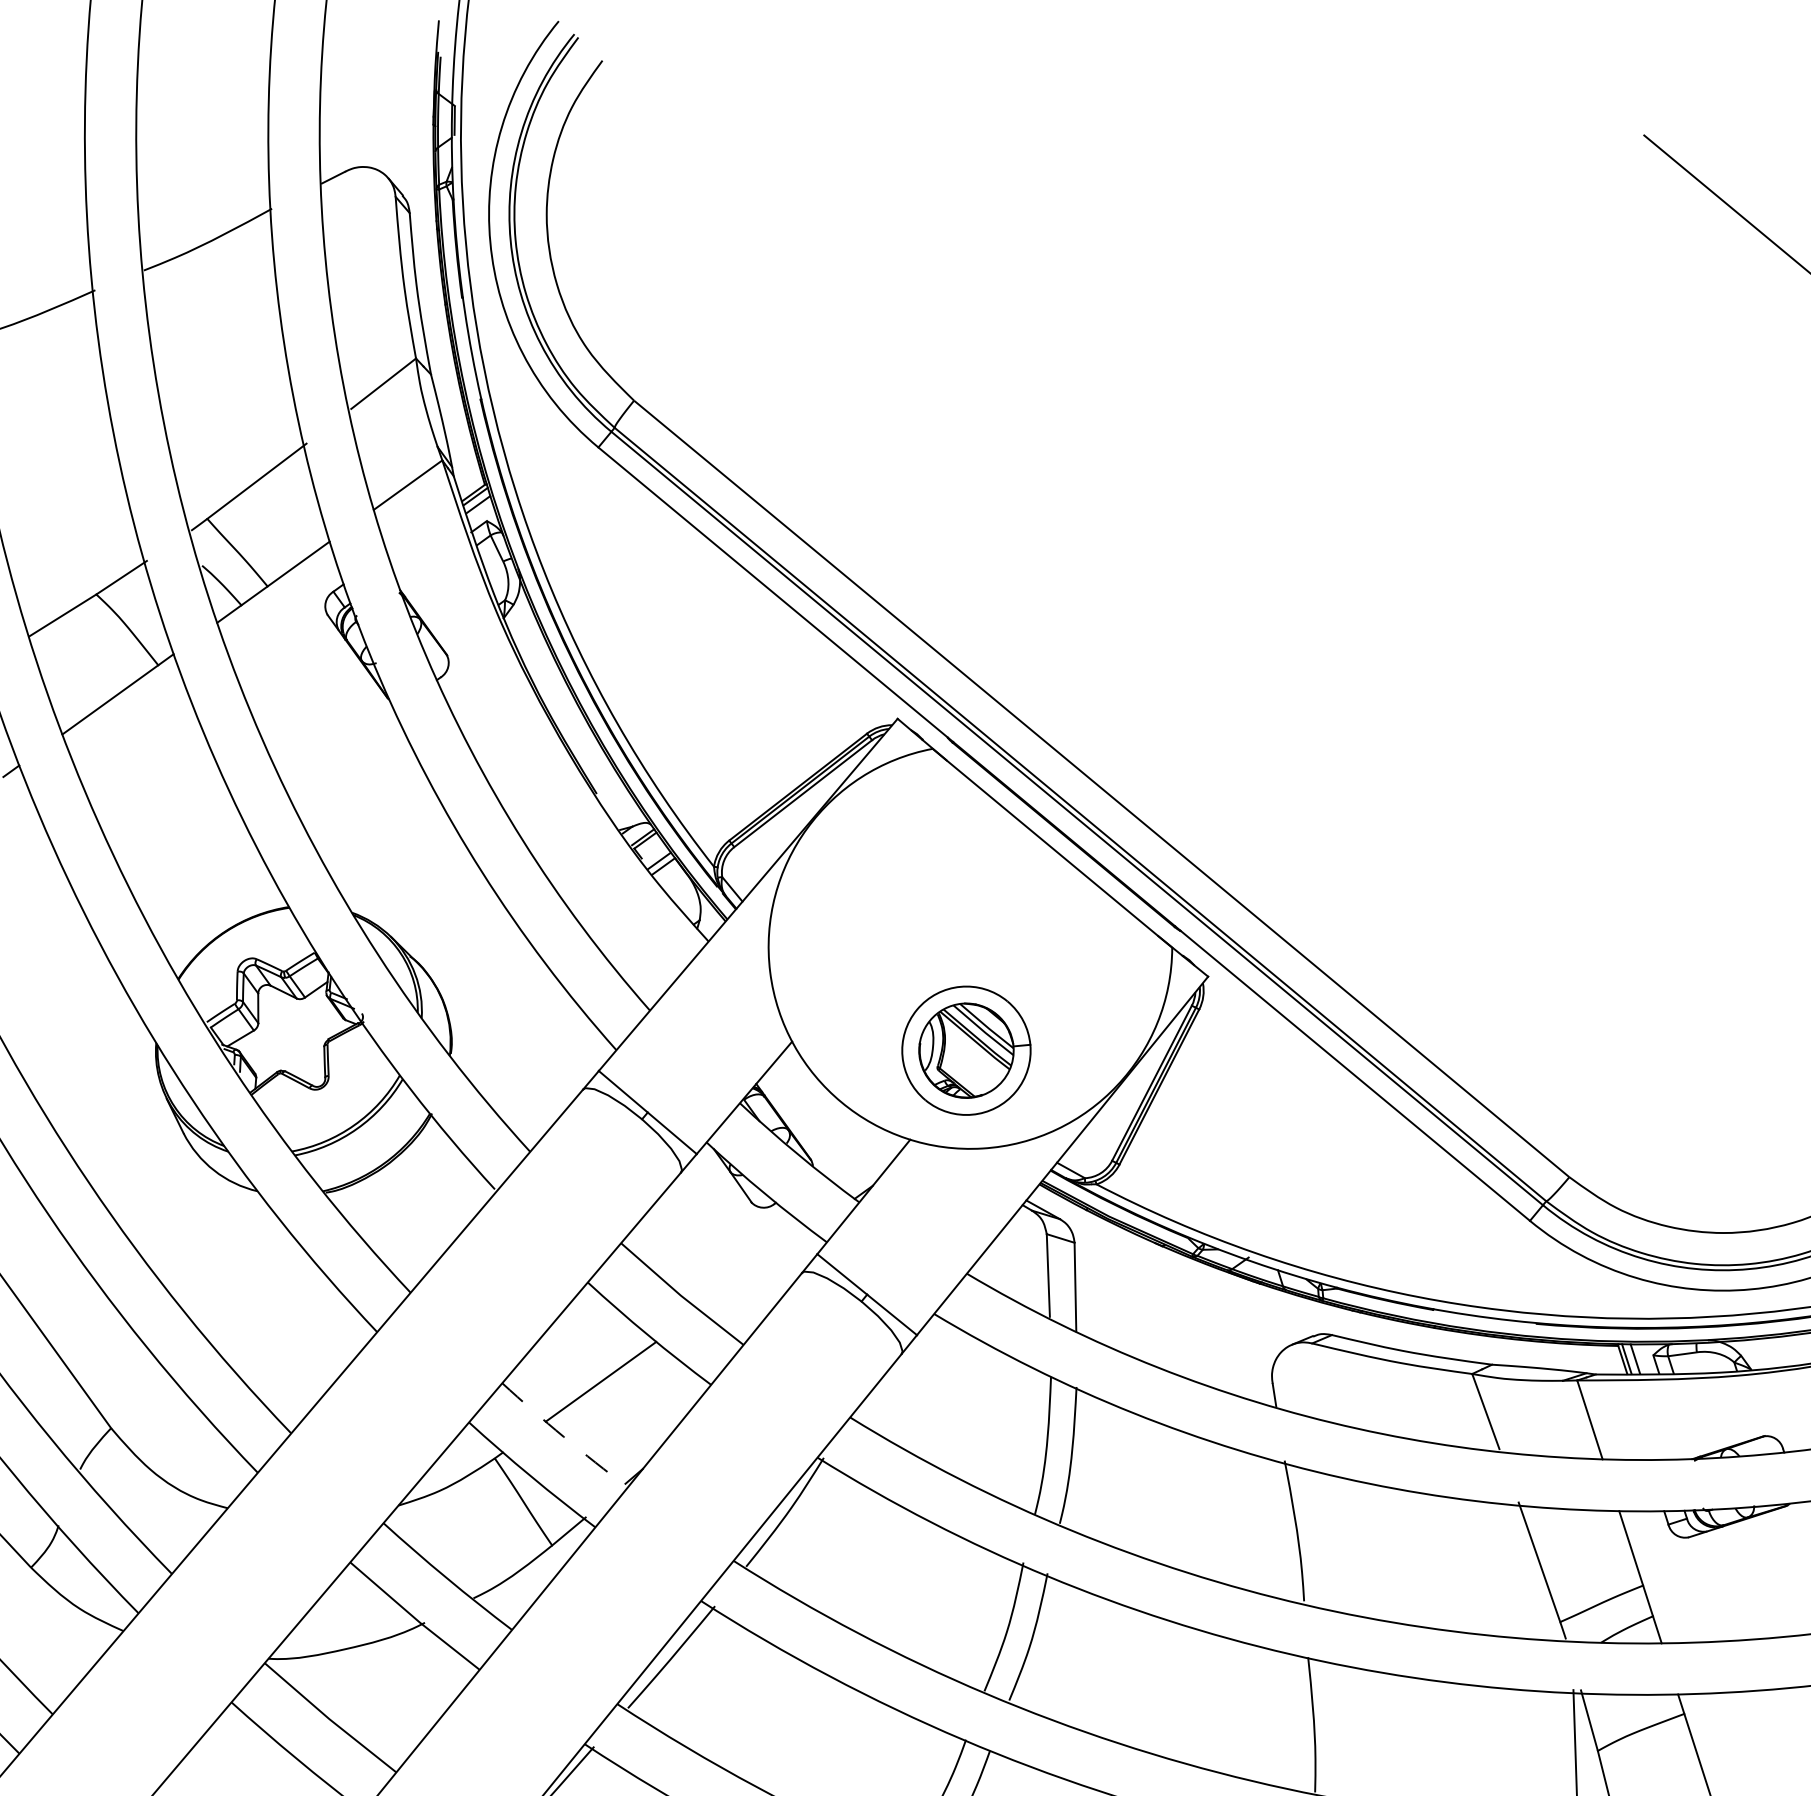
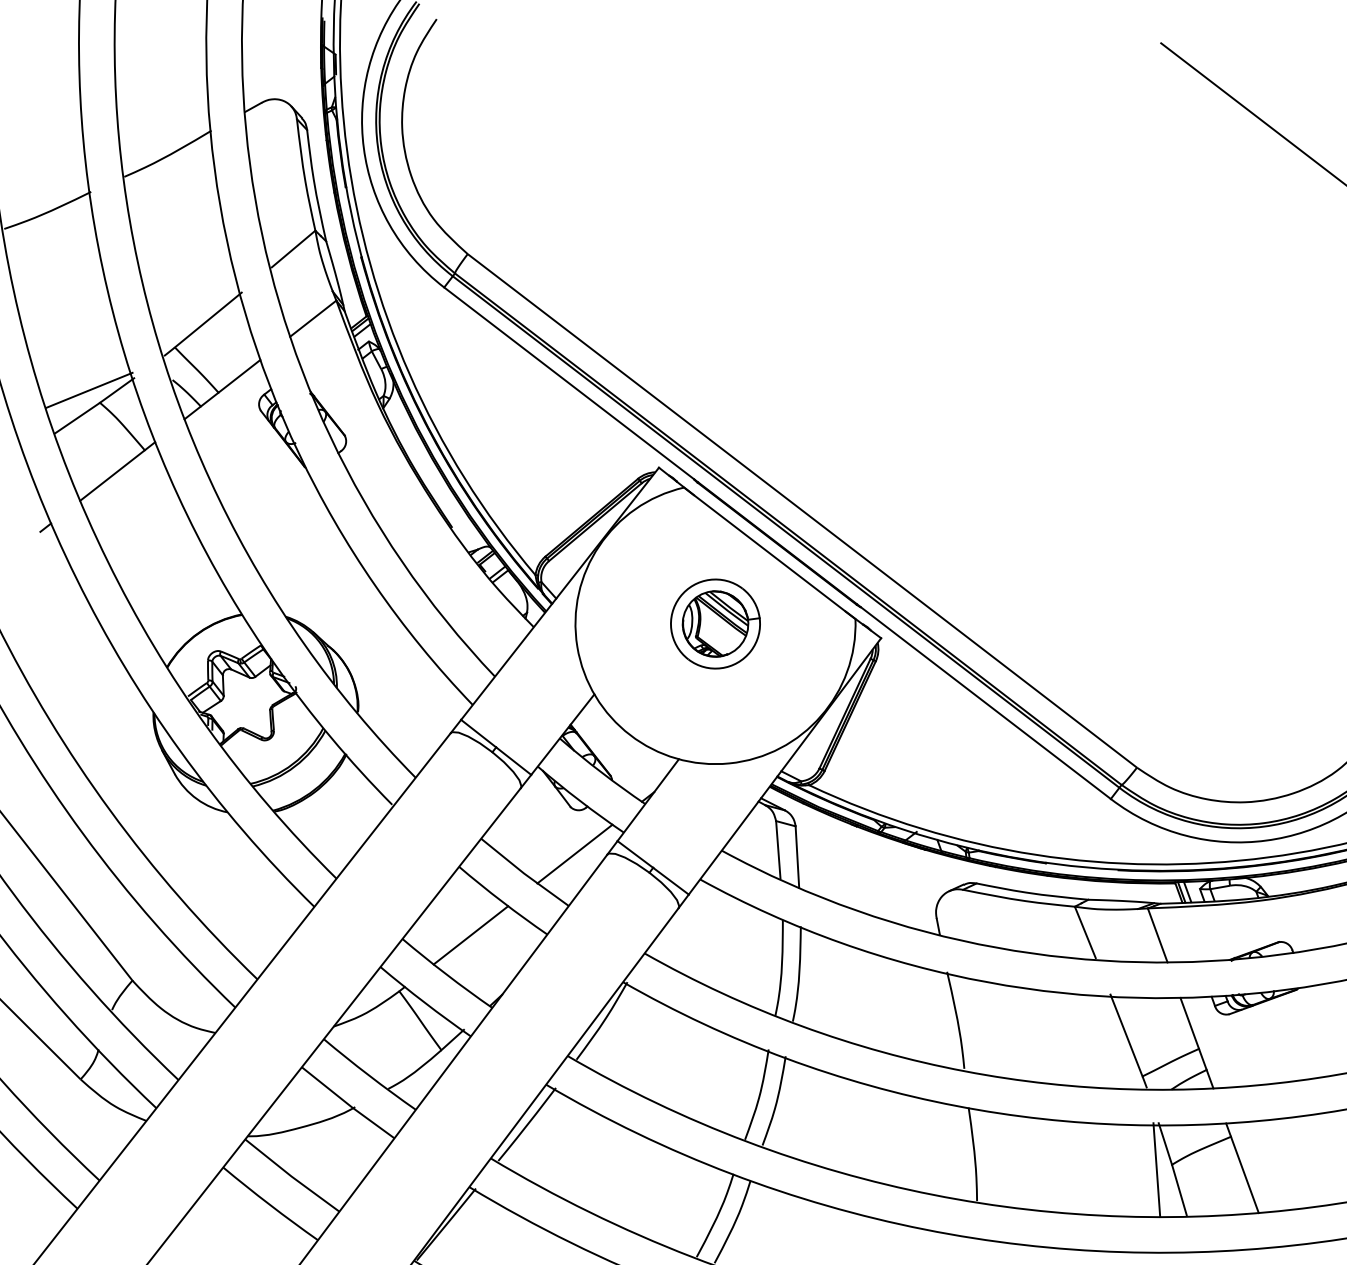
line: (81, 574) -> (89, 389), added
part: (966, 1049) -> (715, 623), moved
line: (754, 1269) -> (574, 853), added
arc: (563, 1436) -> (446, 974), dashed -> solid

